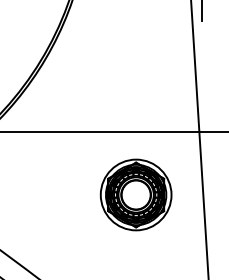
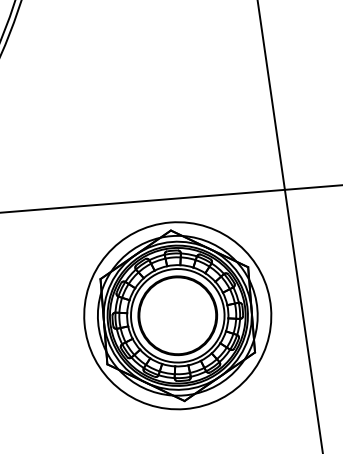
part: (135, 194) -> (176, 314), size x1.43

